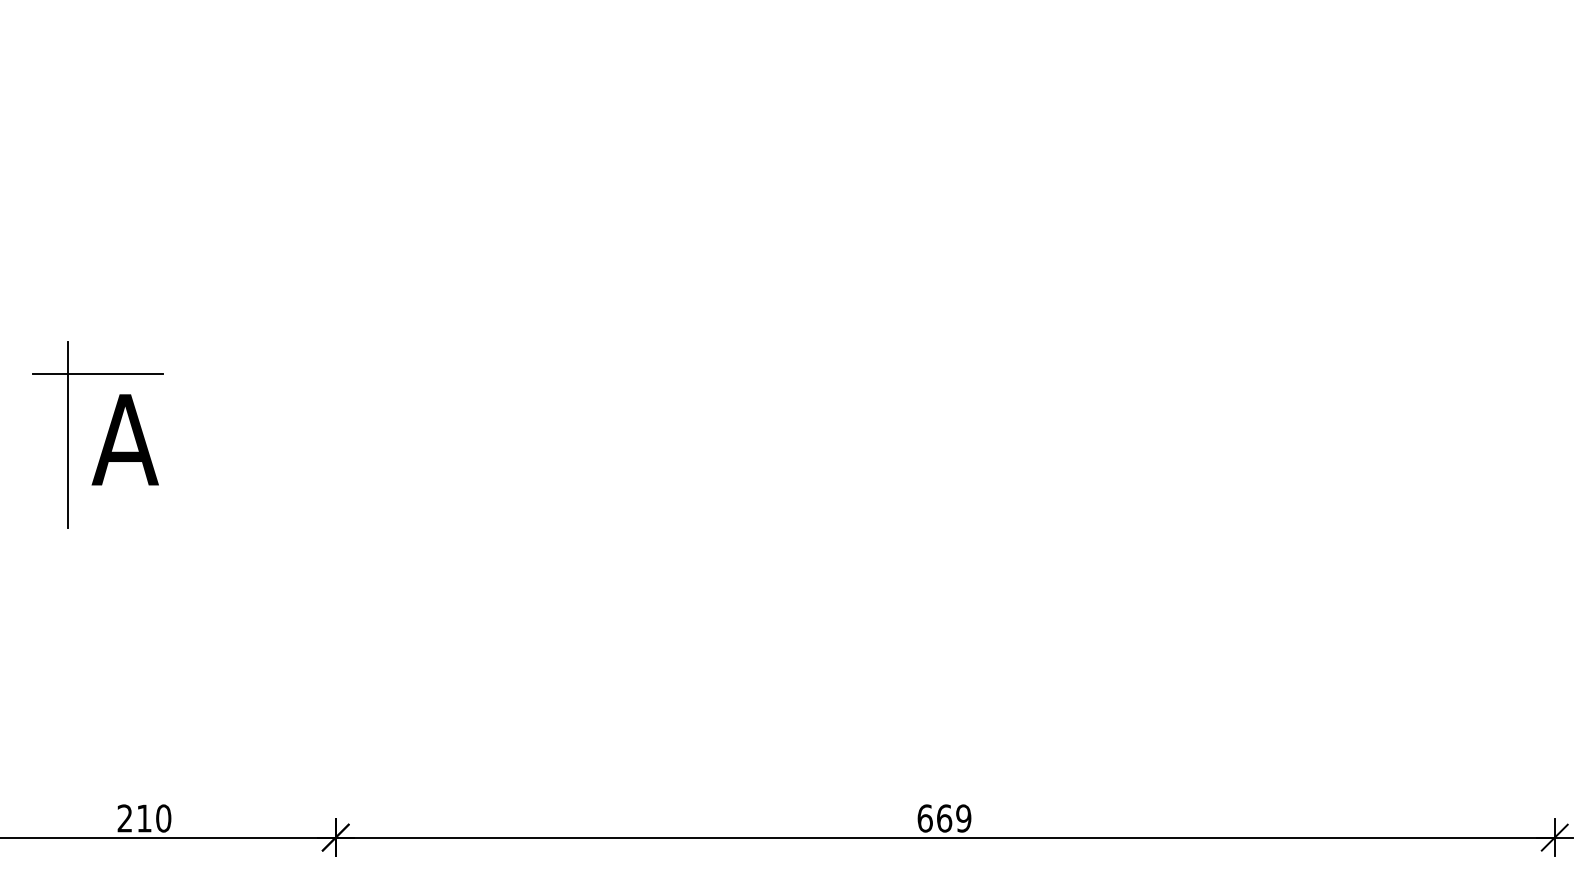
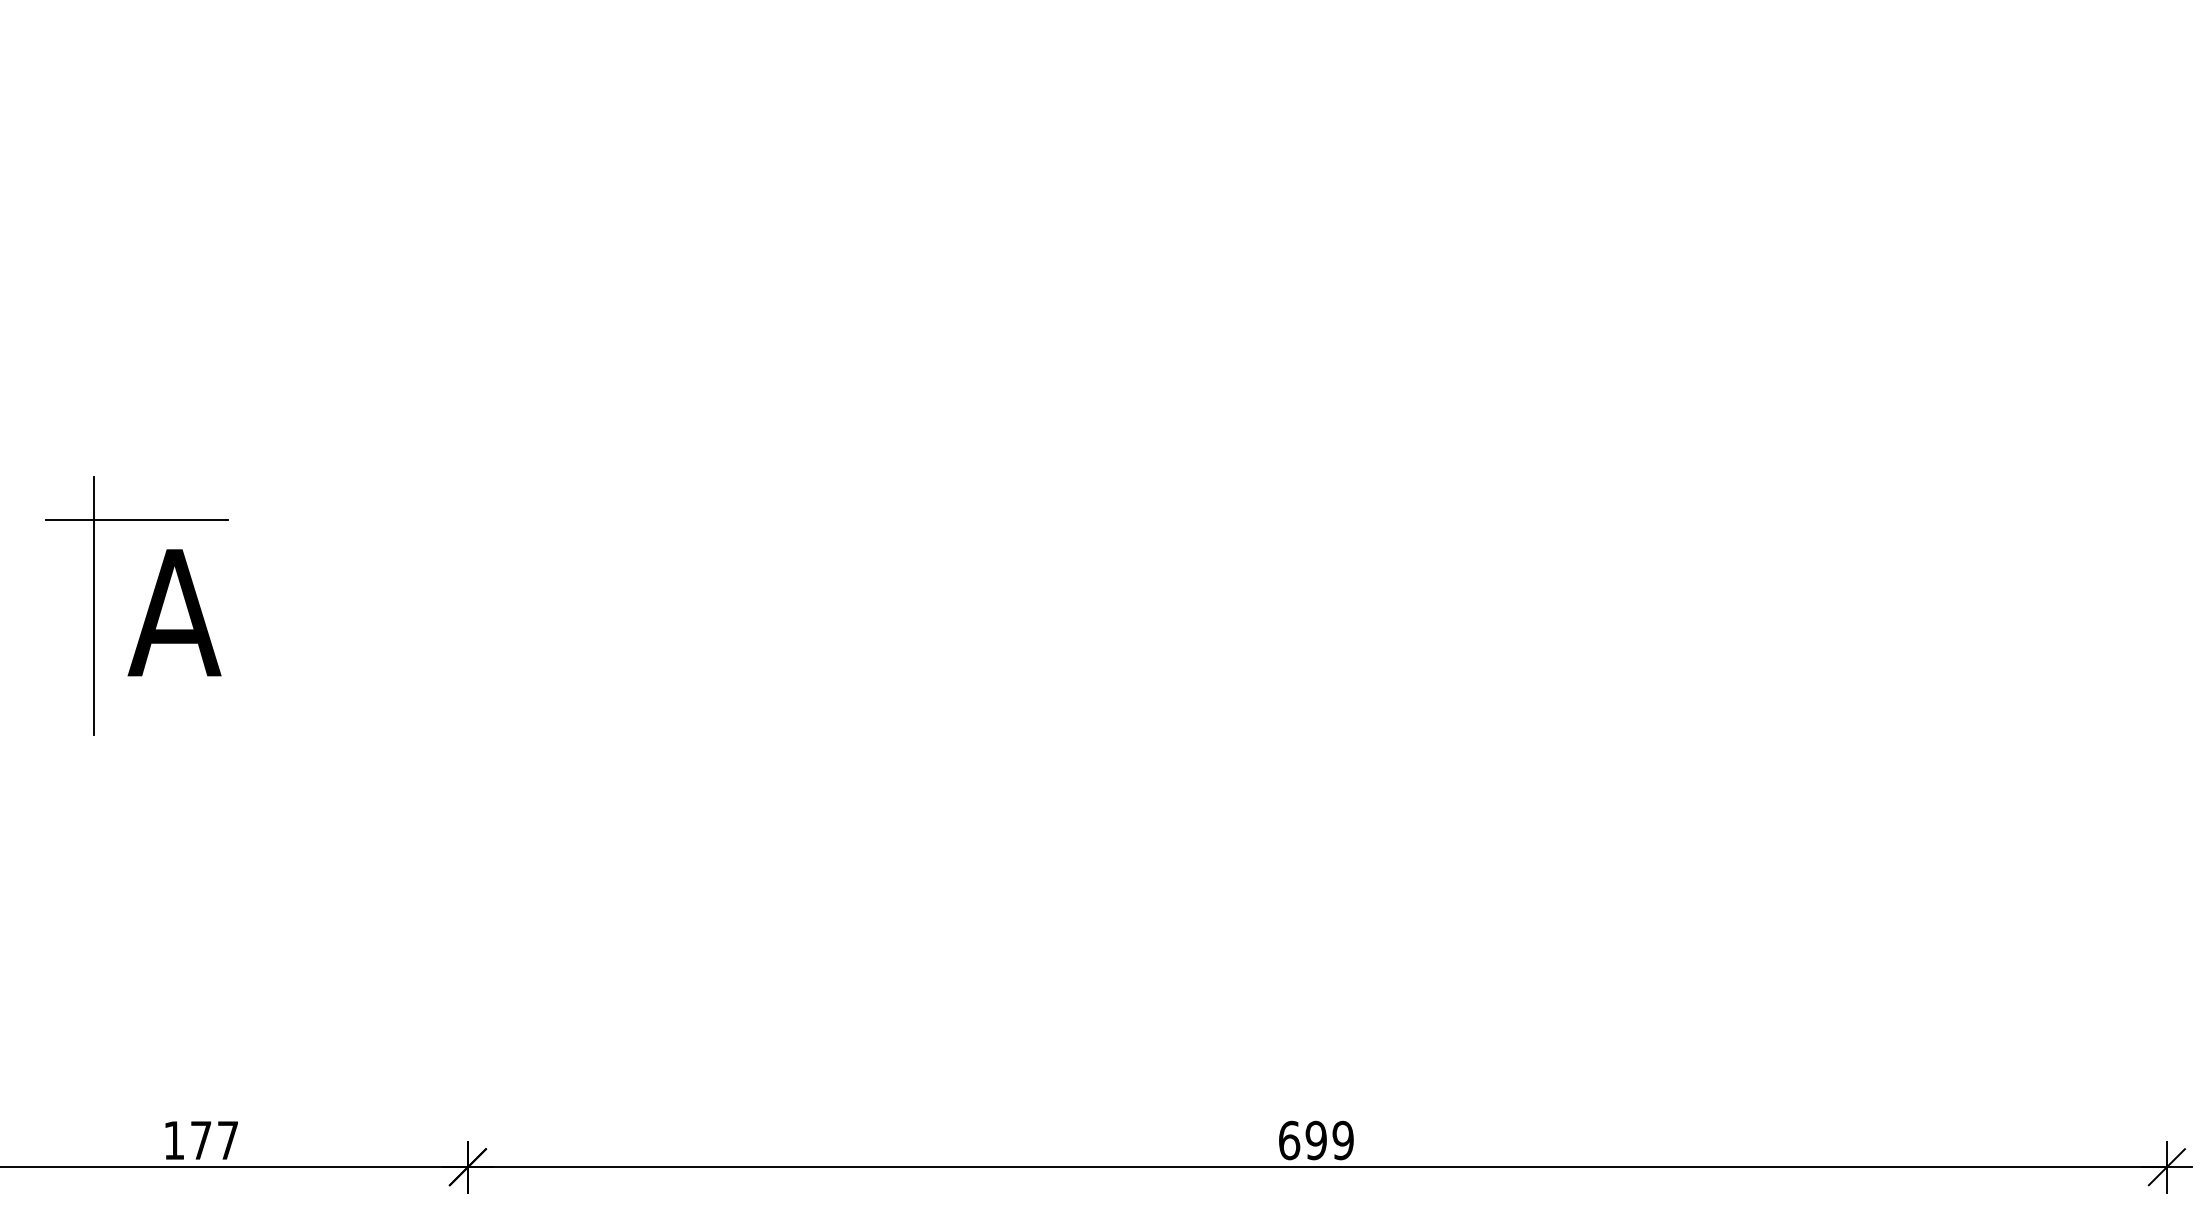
text: (144, 818) -> (201, 1140), 210 -> 177
text: (944, 818) -> (1316, 1140), 669 -> 699

